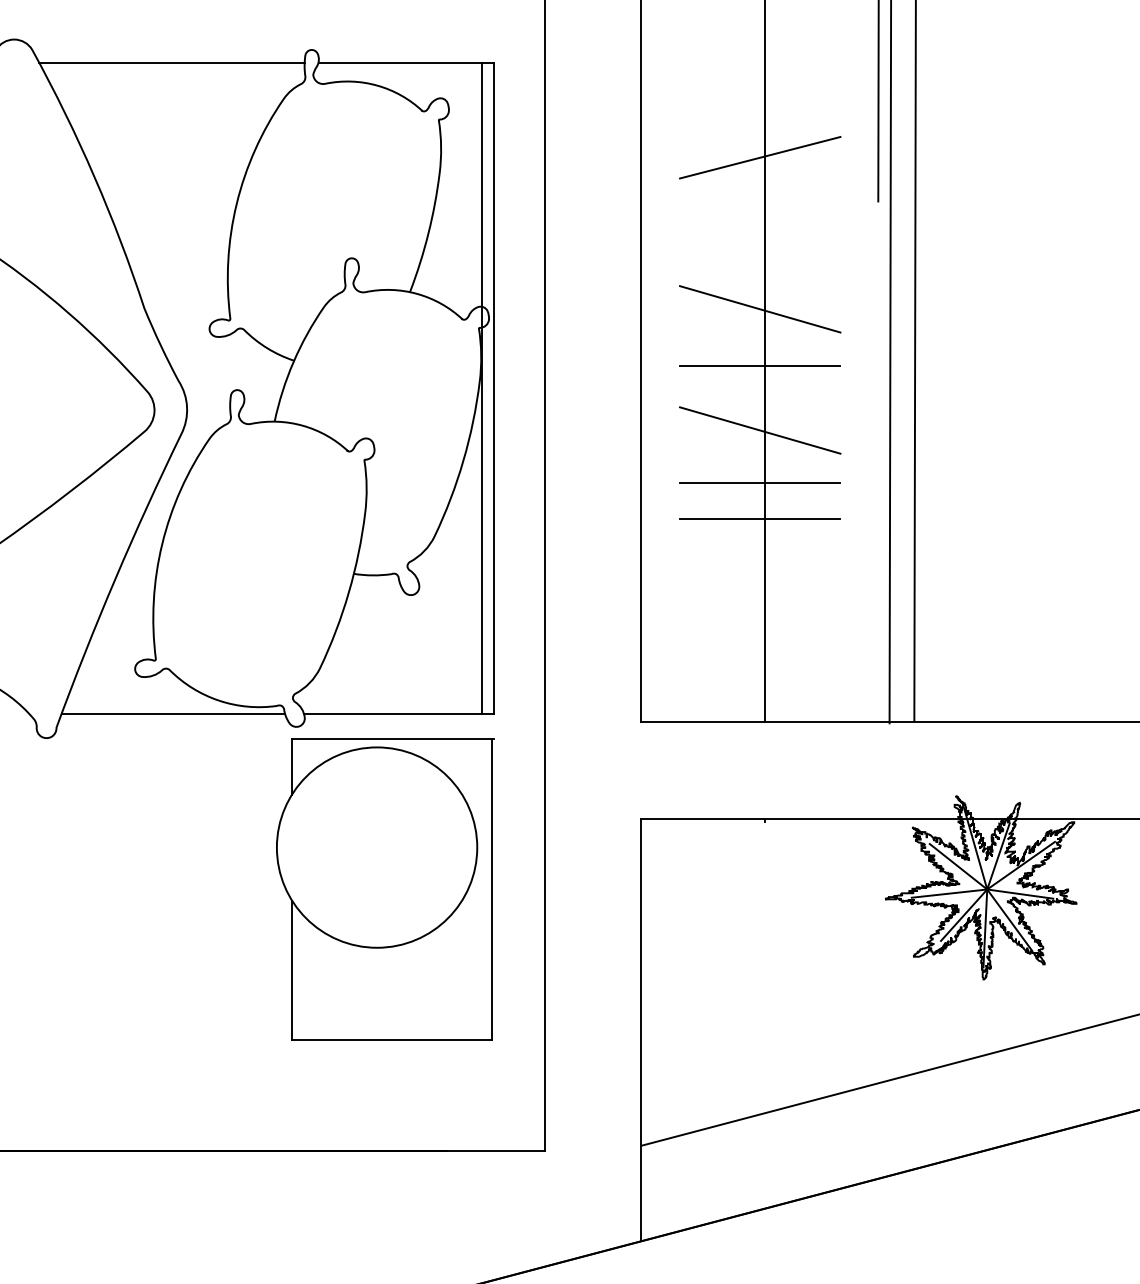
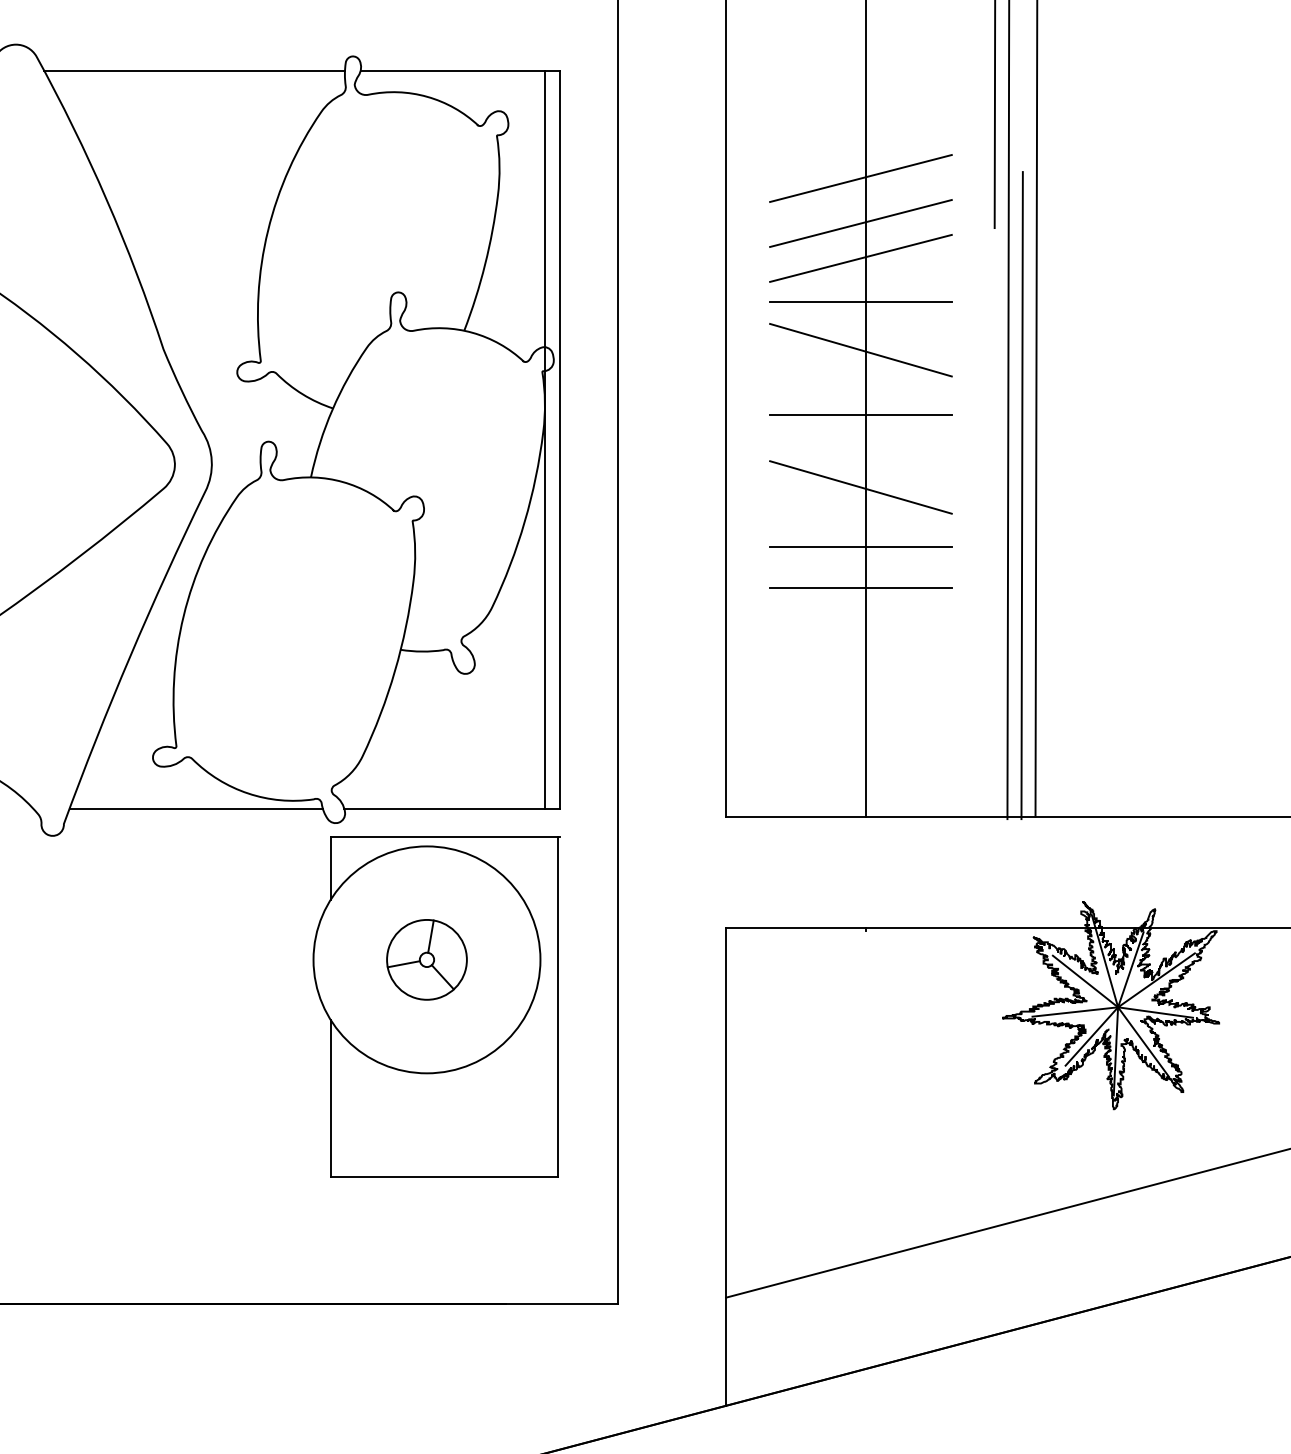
line: (759, 197) -> (860, 223), added
line: (759, 227) -> (860, 257), added
line: (759, 267) -> (860, 302), added
line: (901, 437) -> (1021, 495), added
part: (376, 847) -> (426, 959), added

